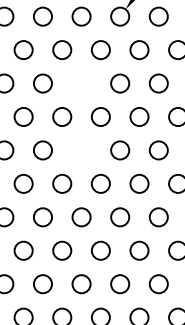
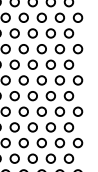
circle: (80, 83) -> (32, 33), added
circle: (80, 149) -> (32, 64), added

